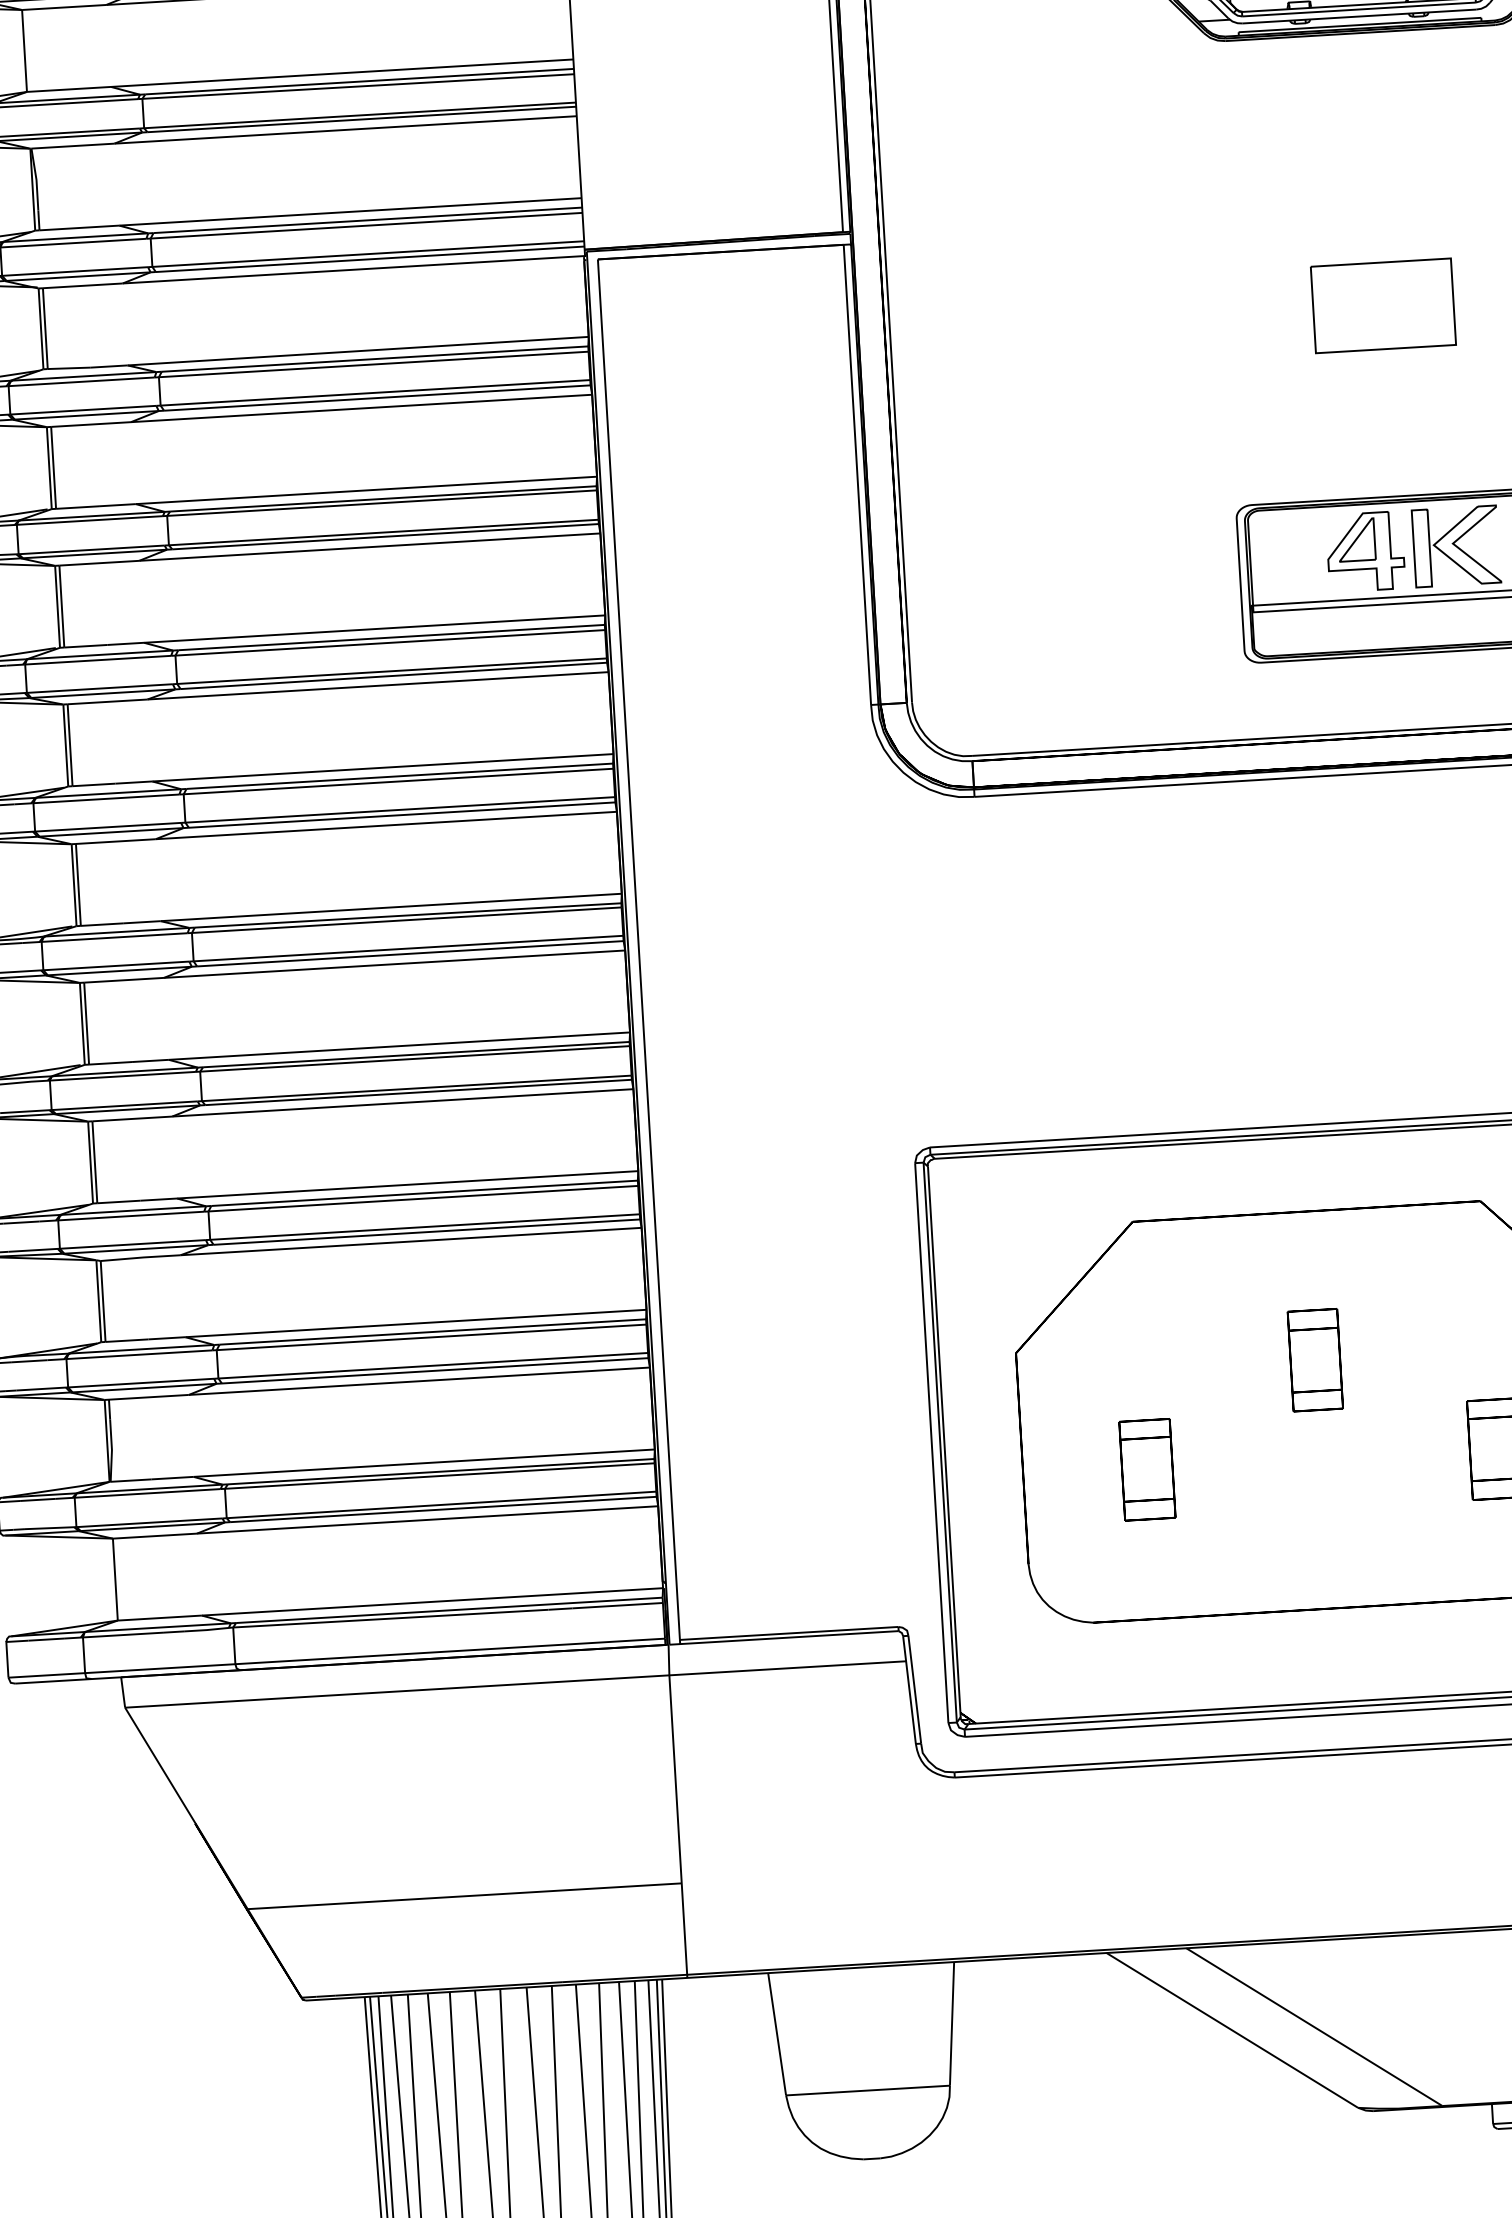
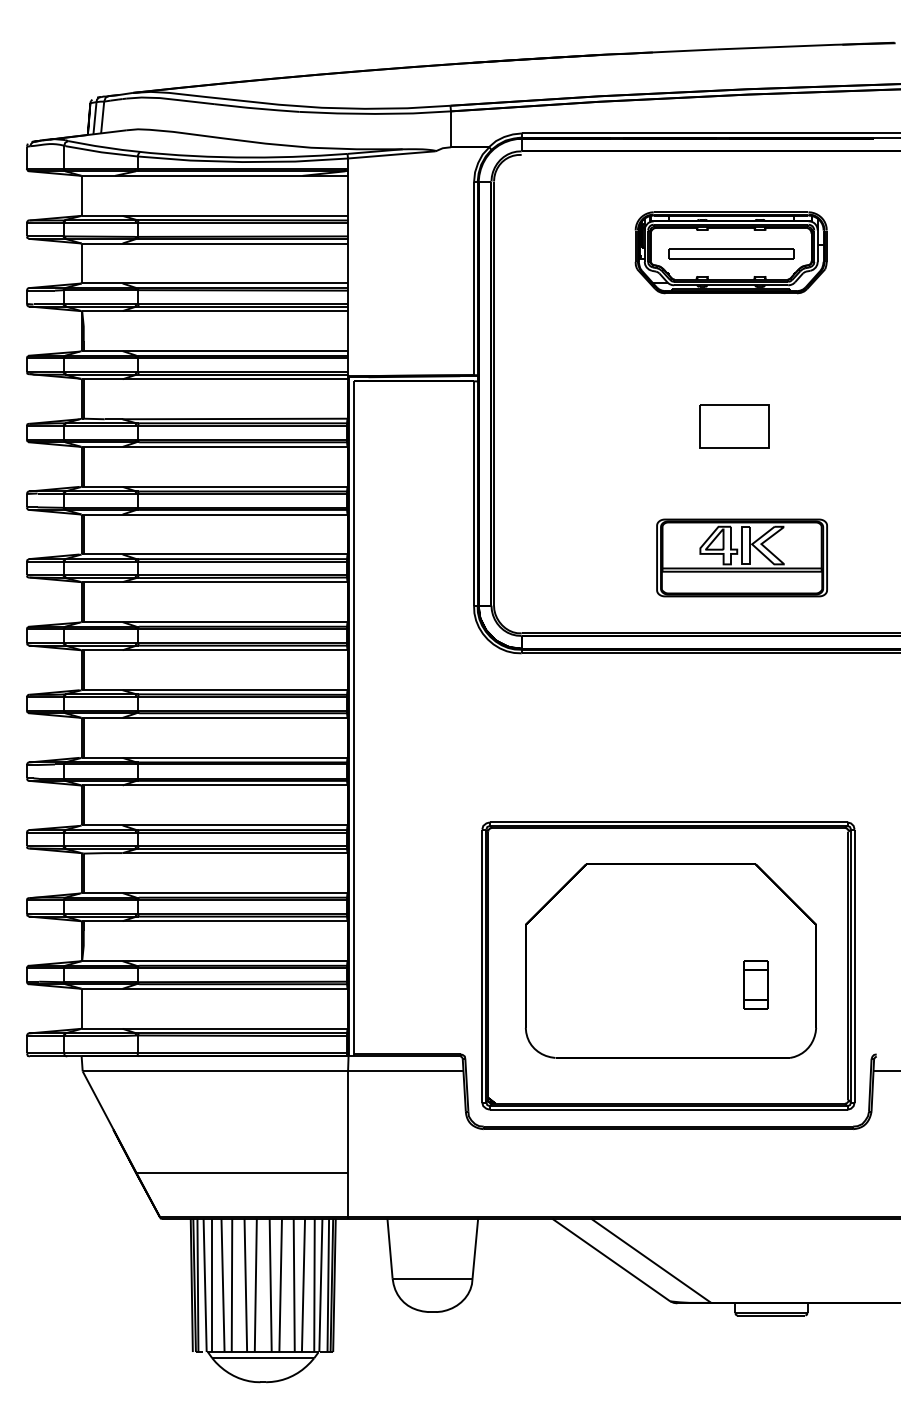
part: (1314, 1359) -> (670, 936), removed
part: (1147, 1468) -> (586, 984), removed

